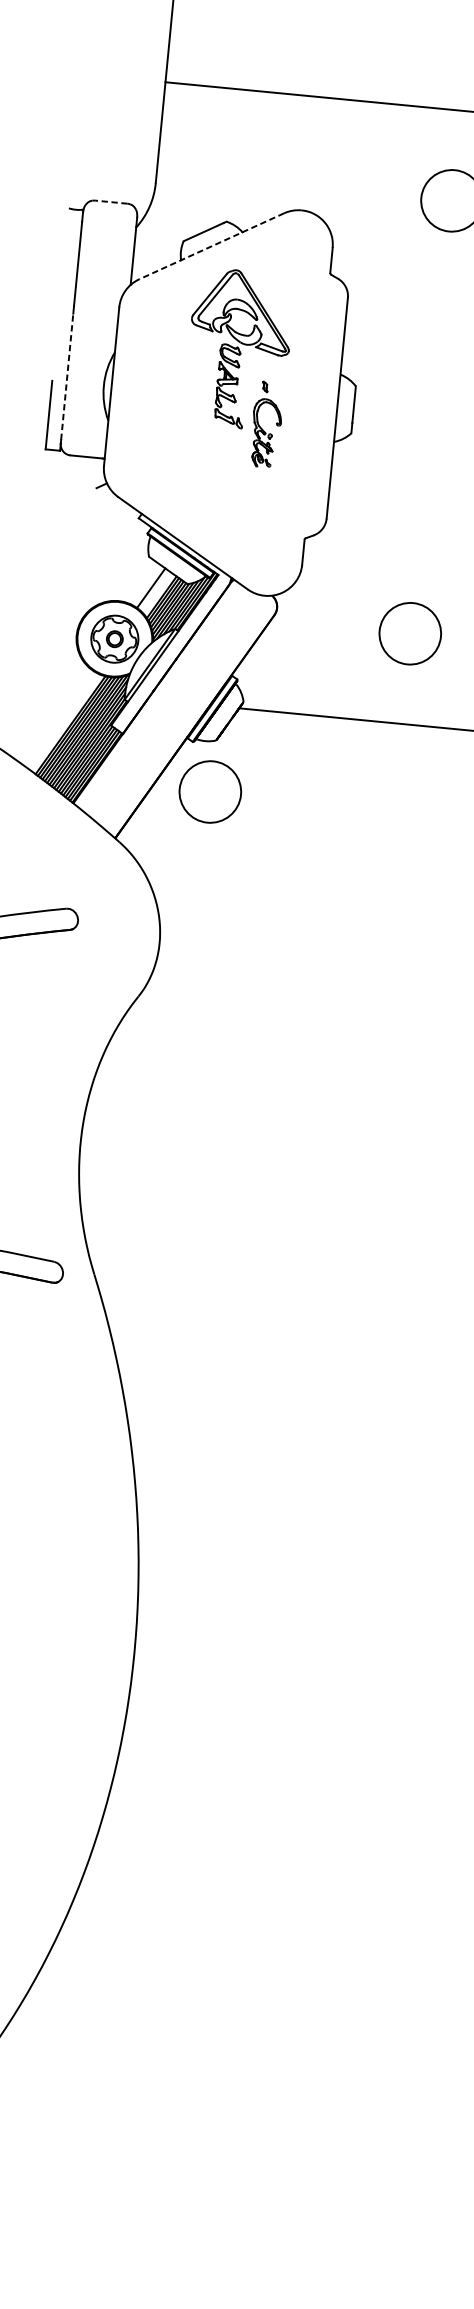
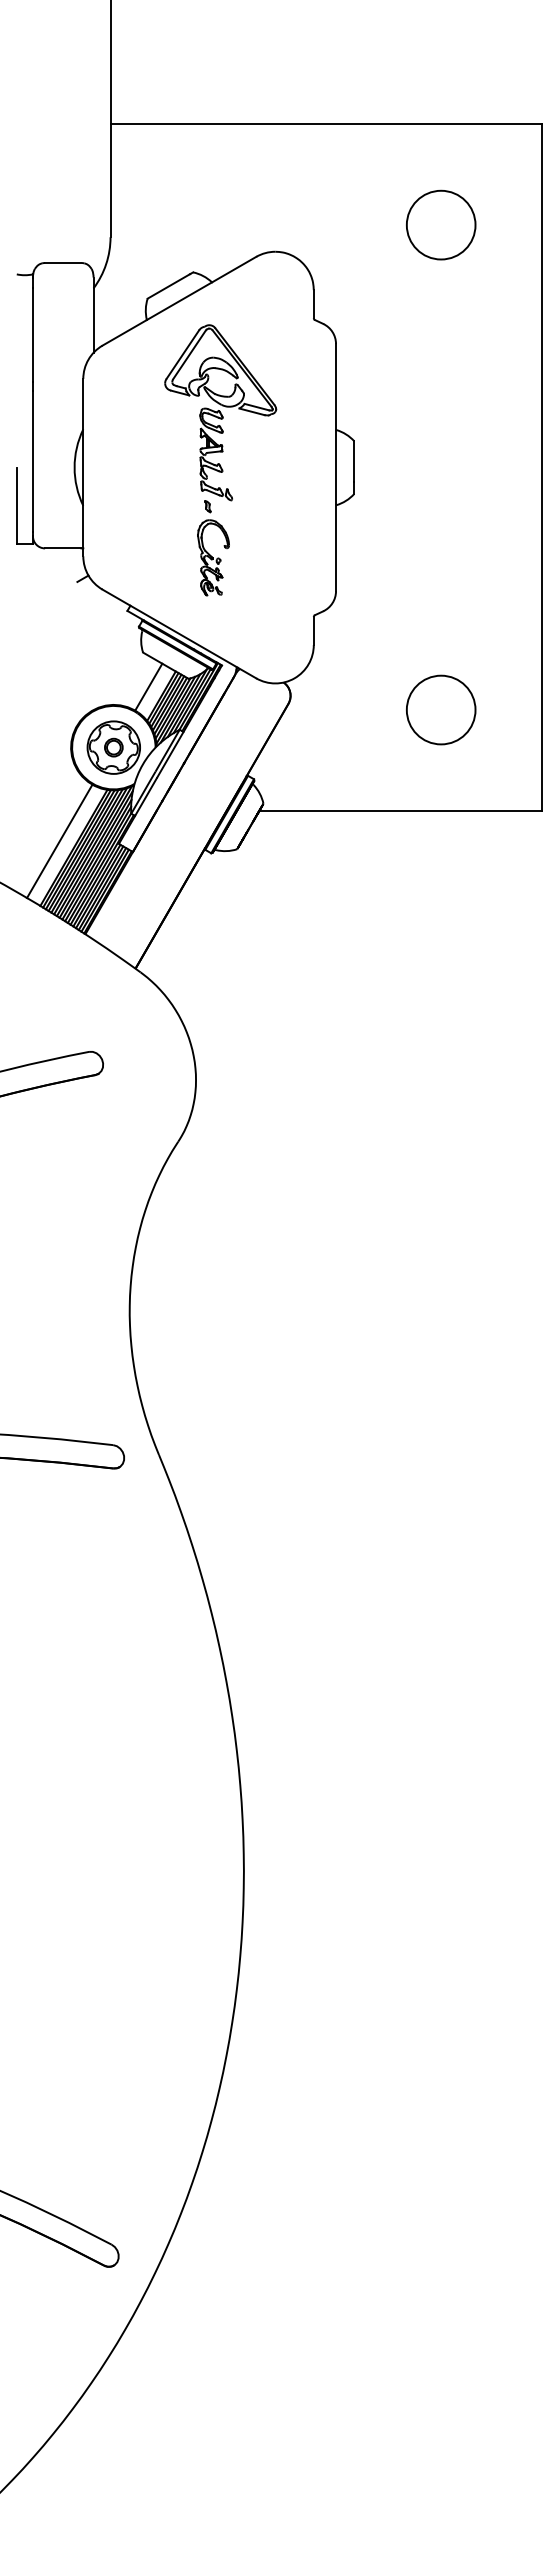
line: (110, 202) -> (62, 263), dashed -> solid
line: (211, 246) -> (179, 301), dashed -> solid
line: (66, 376) -> (32, 461), dashed -> solid
part: (261, 427) -> (208, 552), moved
line: (58, 718) -> (59, 841), added
circle: (210, 791) -> (236, 906), removed

